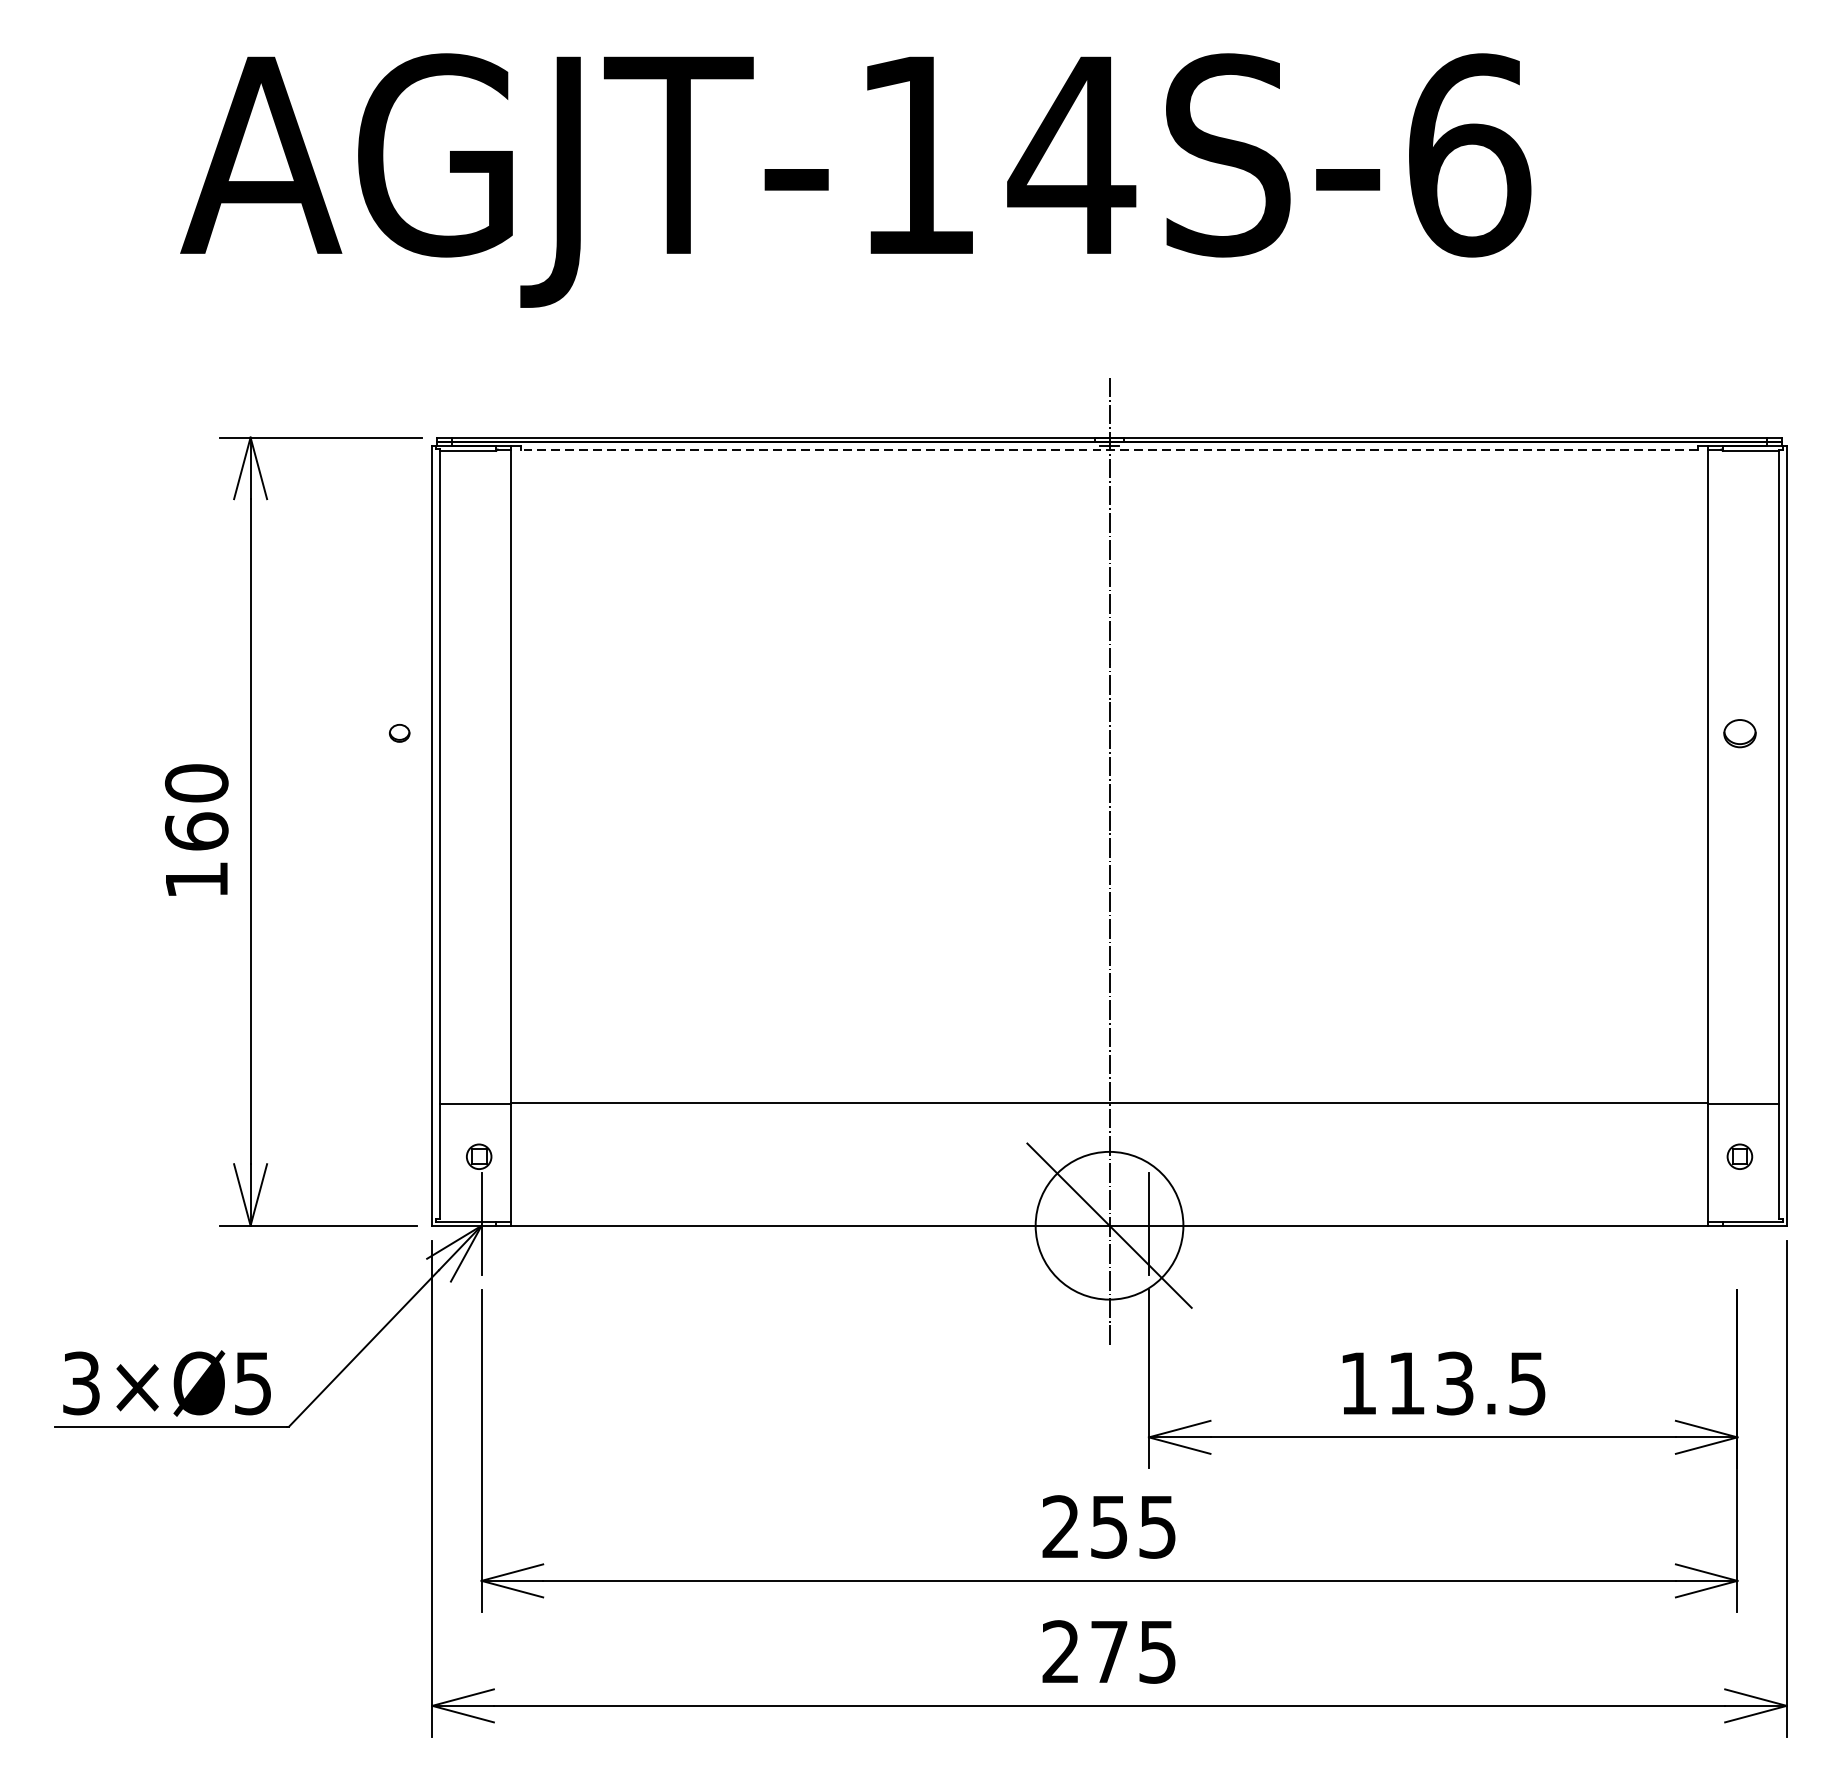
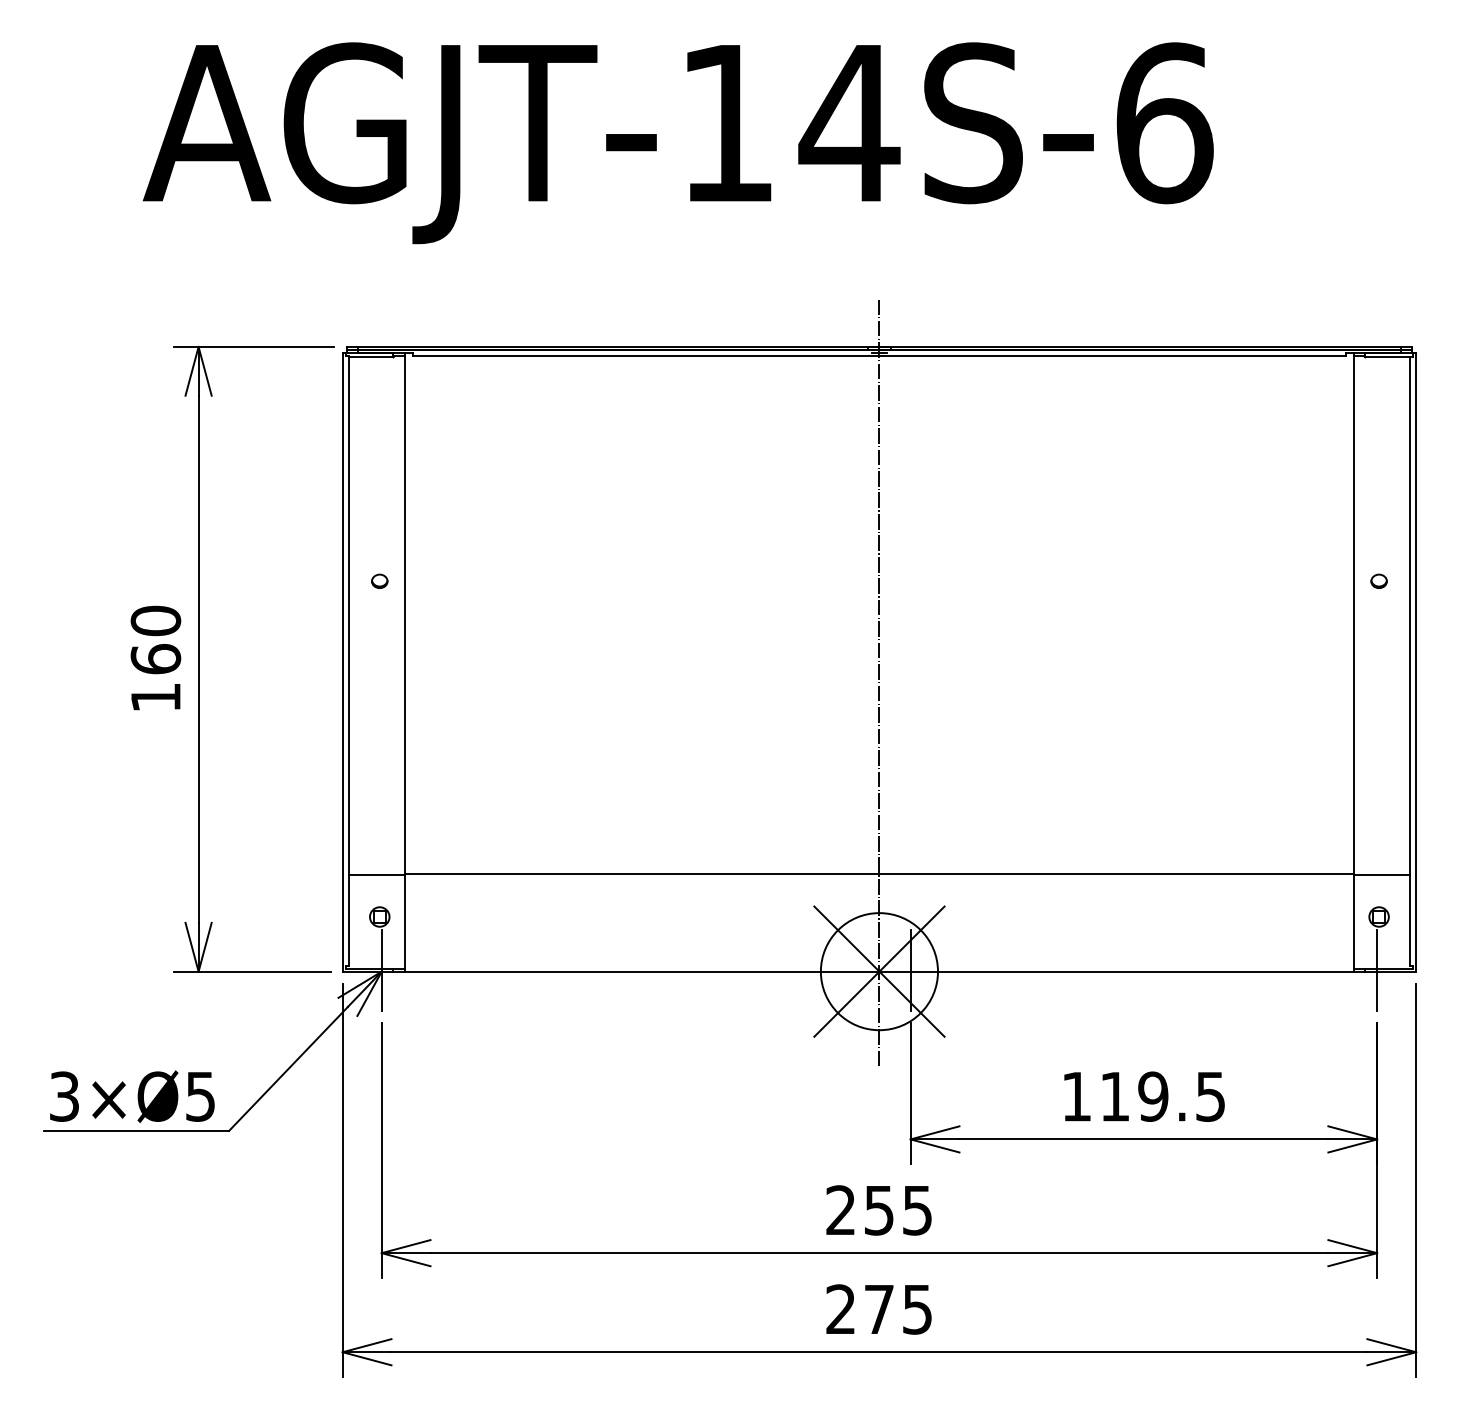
line: (1108, 449) -> (878, 356), dashed -> solid
part: (399, 732) -> (379, 580), moved
part: (1739, 732) -> (1378, 580), size x0.62
line: (1737, 1223) -> (1377, 969), added
line: (1109, 1225) -> (879, 971), added
text: (1455, 1383) -> (1153, 1096), 113.5 -> 119.5

